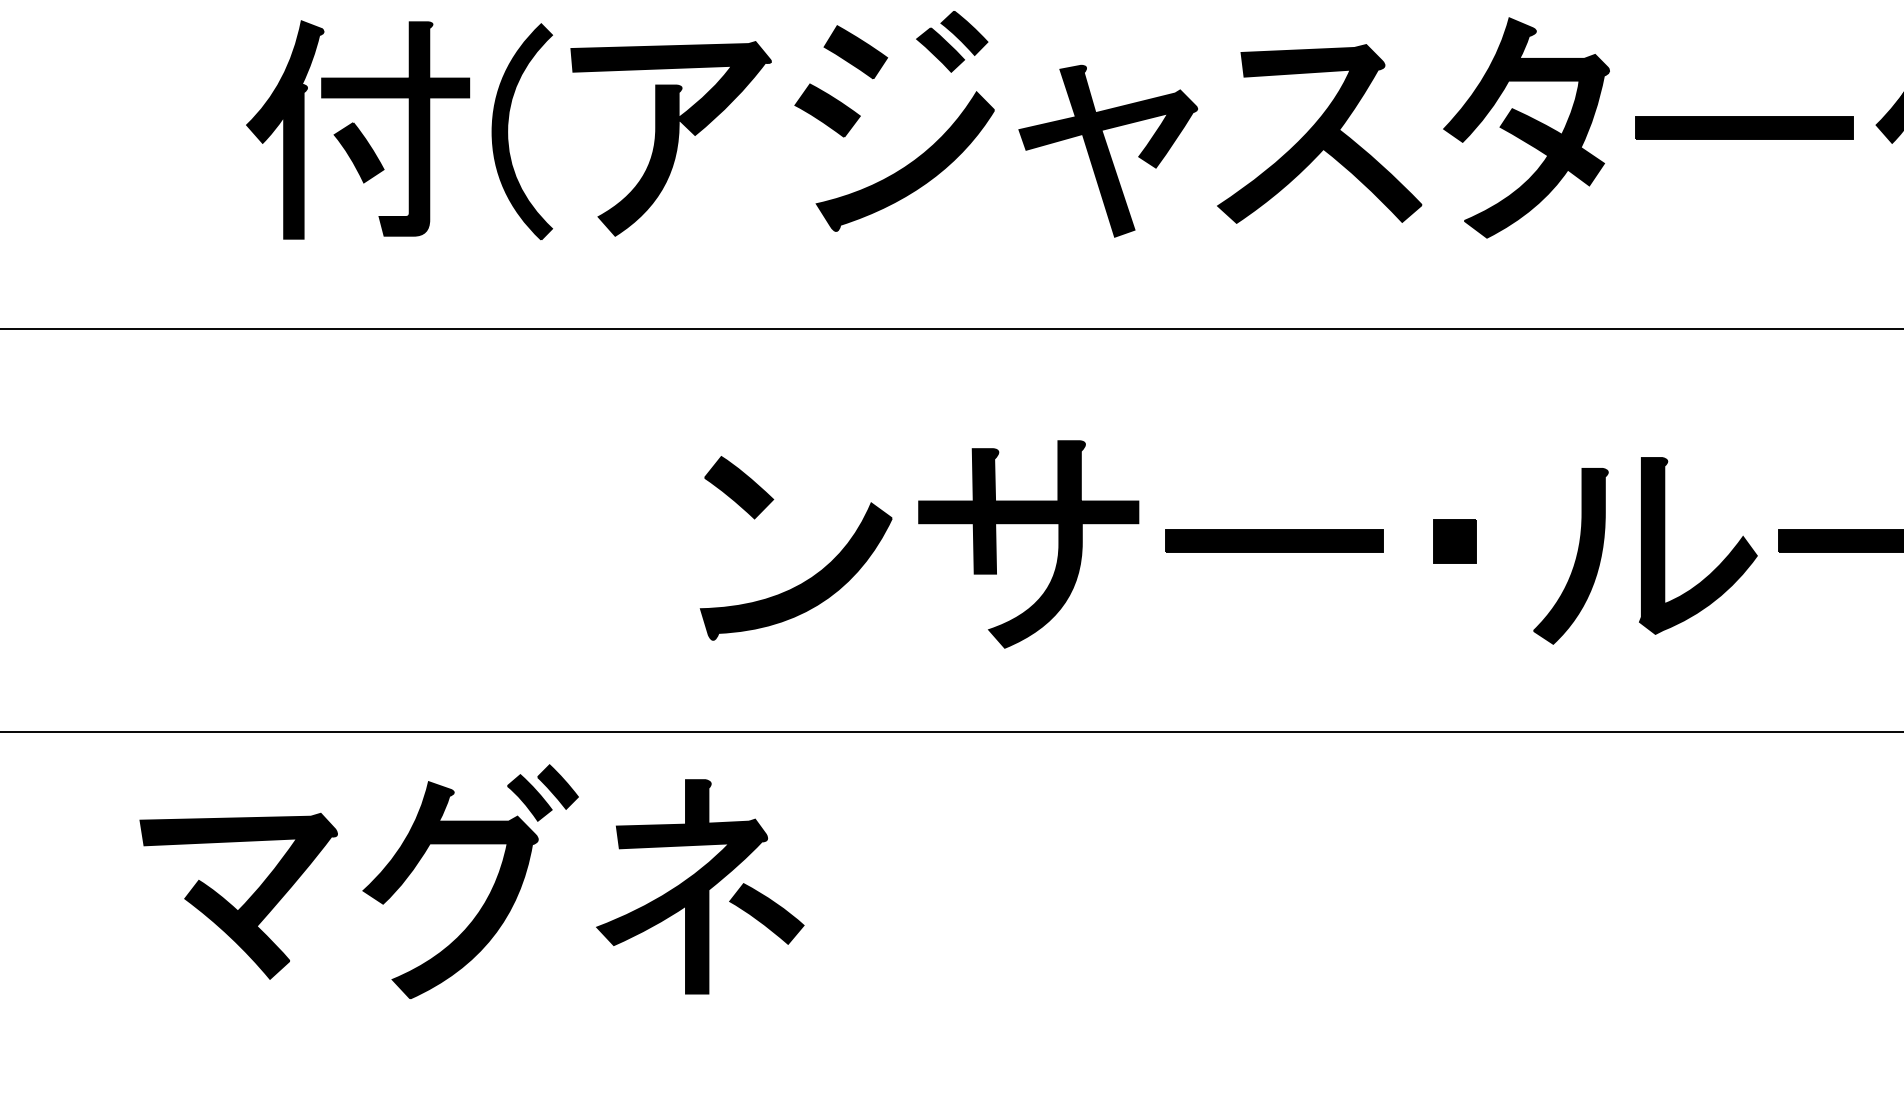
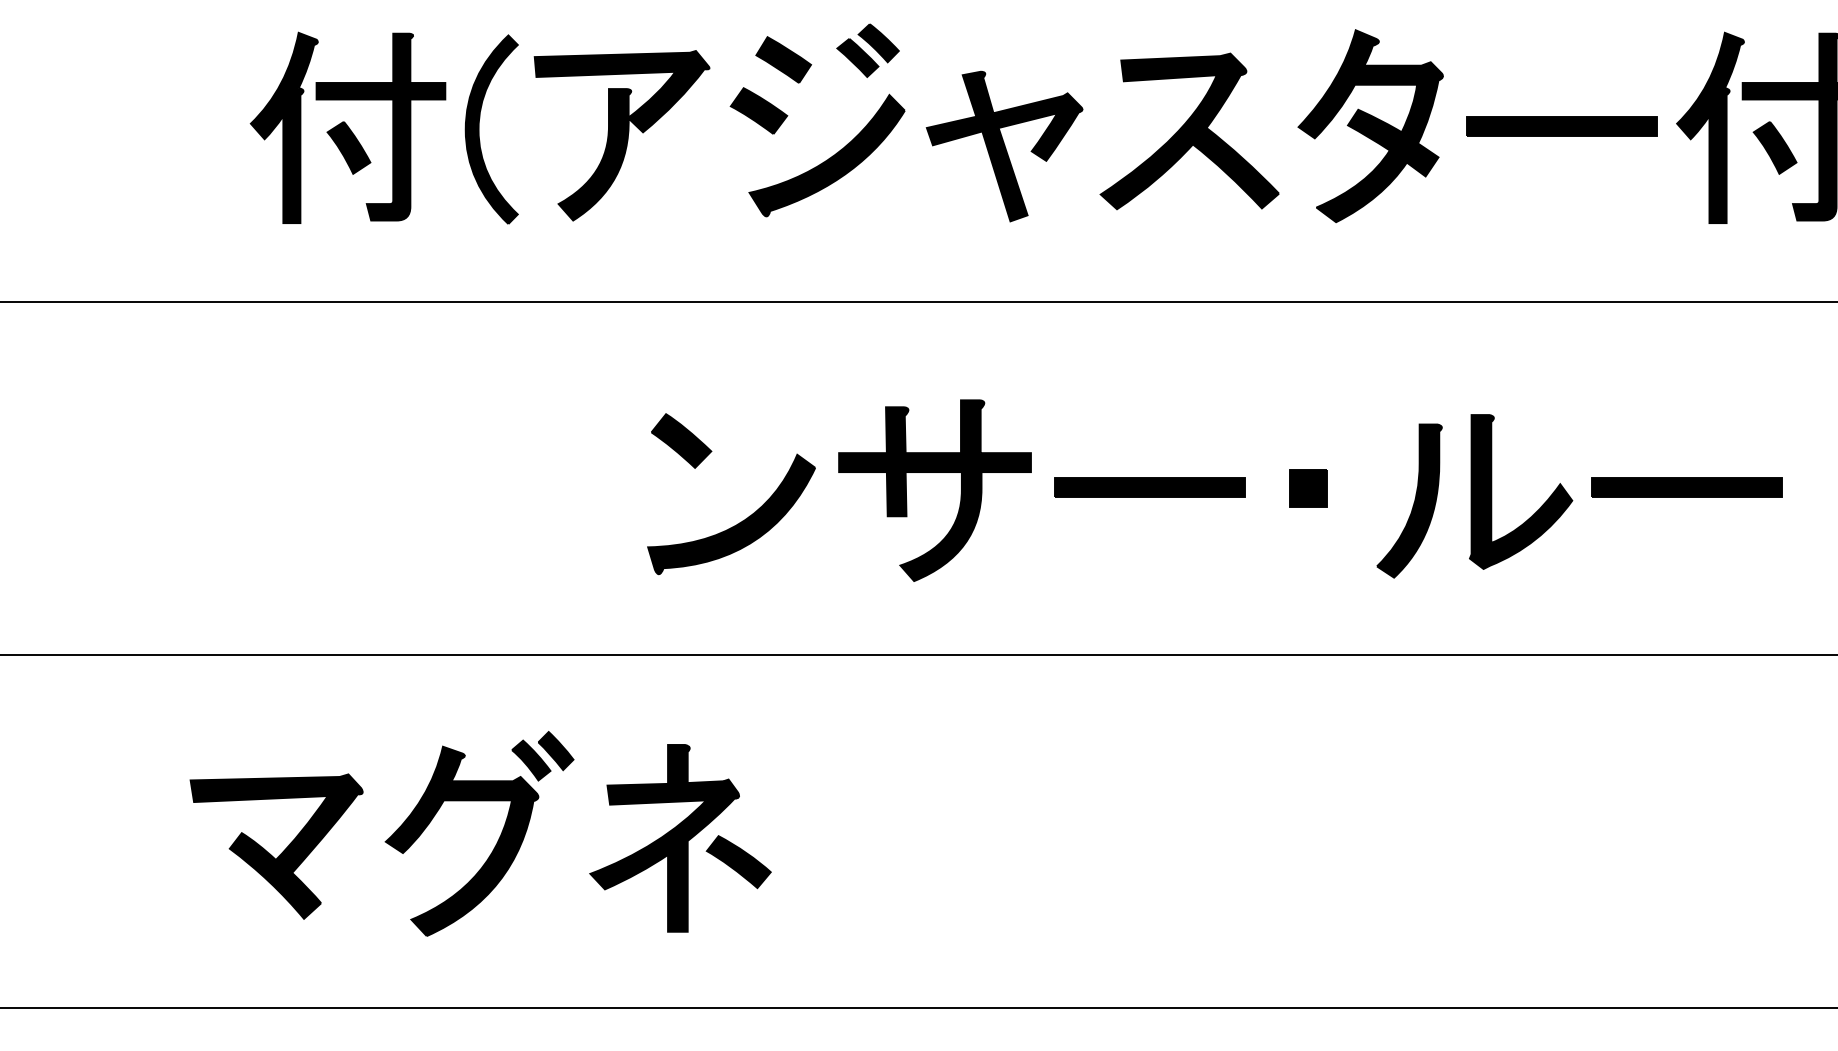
part: (489, 891) -> (496, 842), moved

